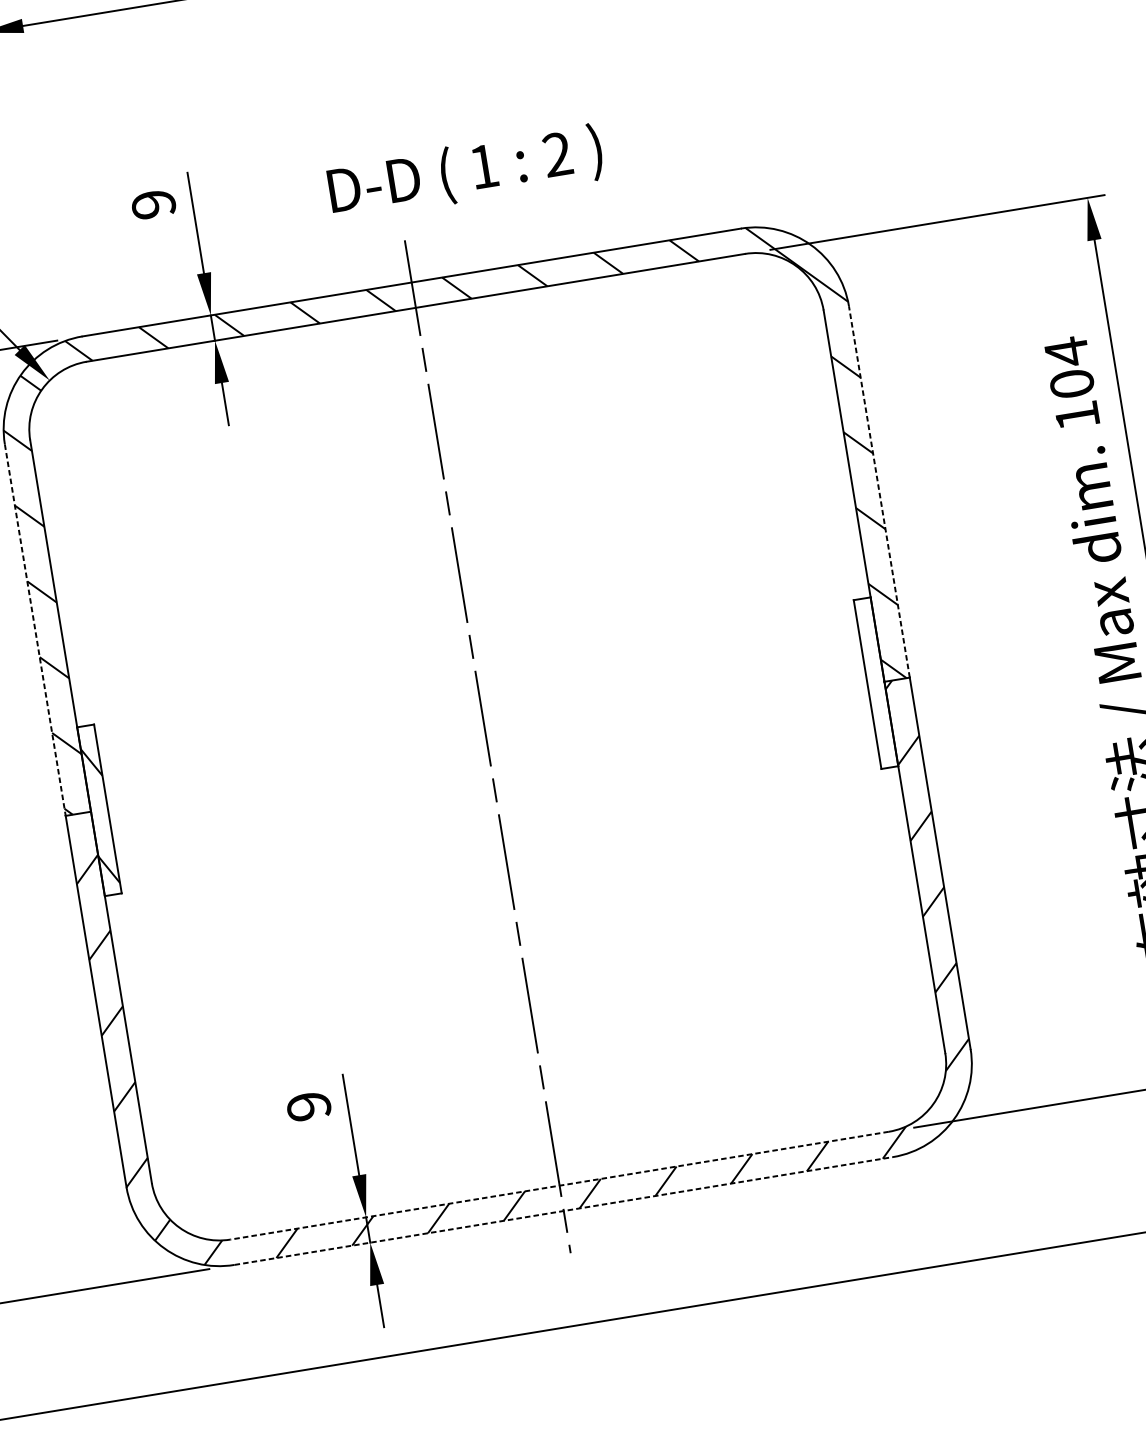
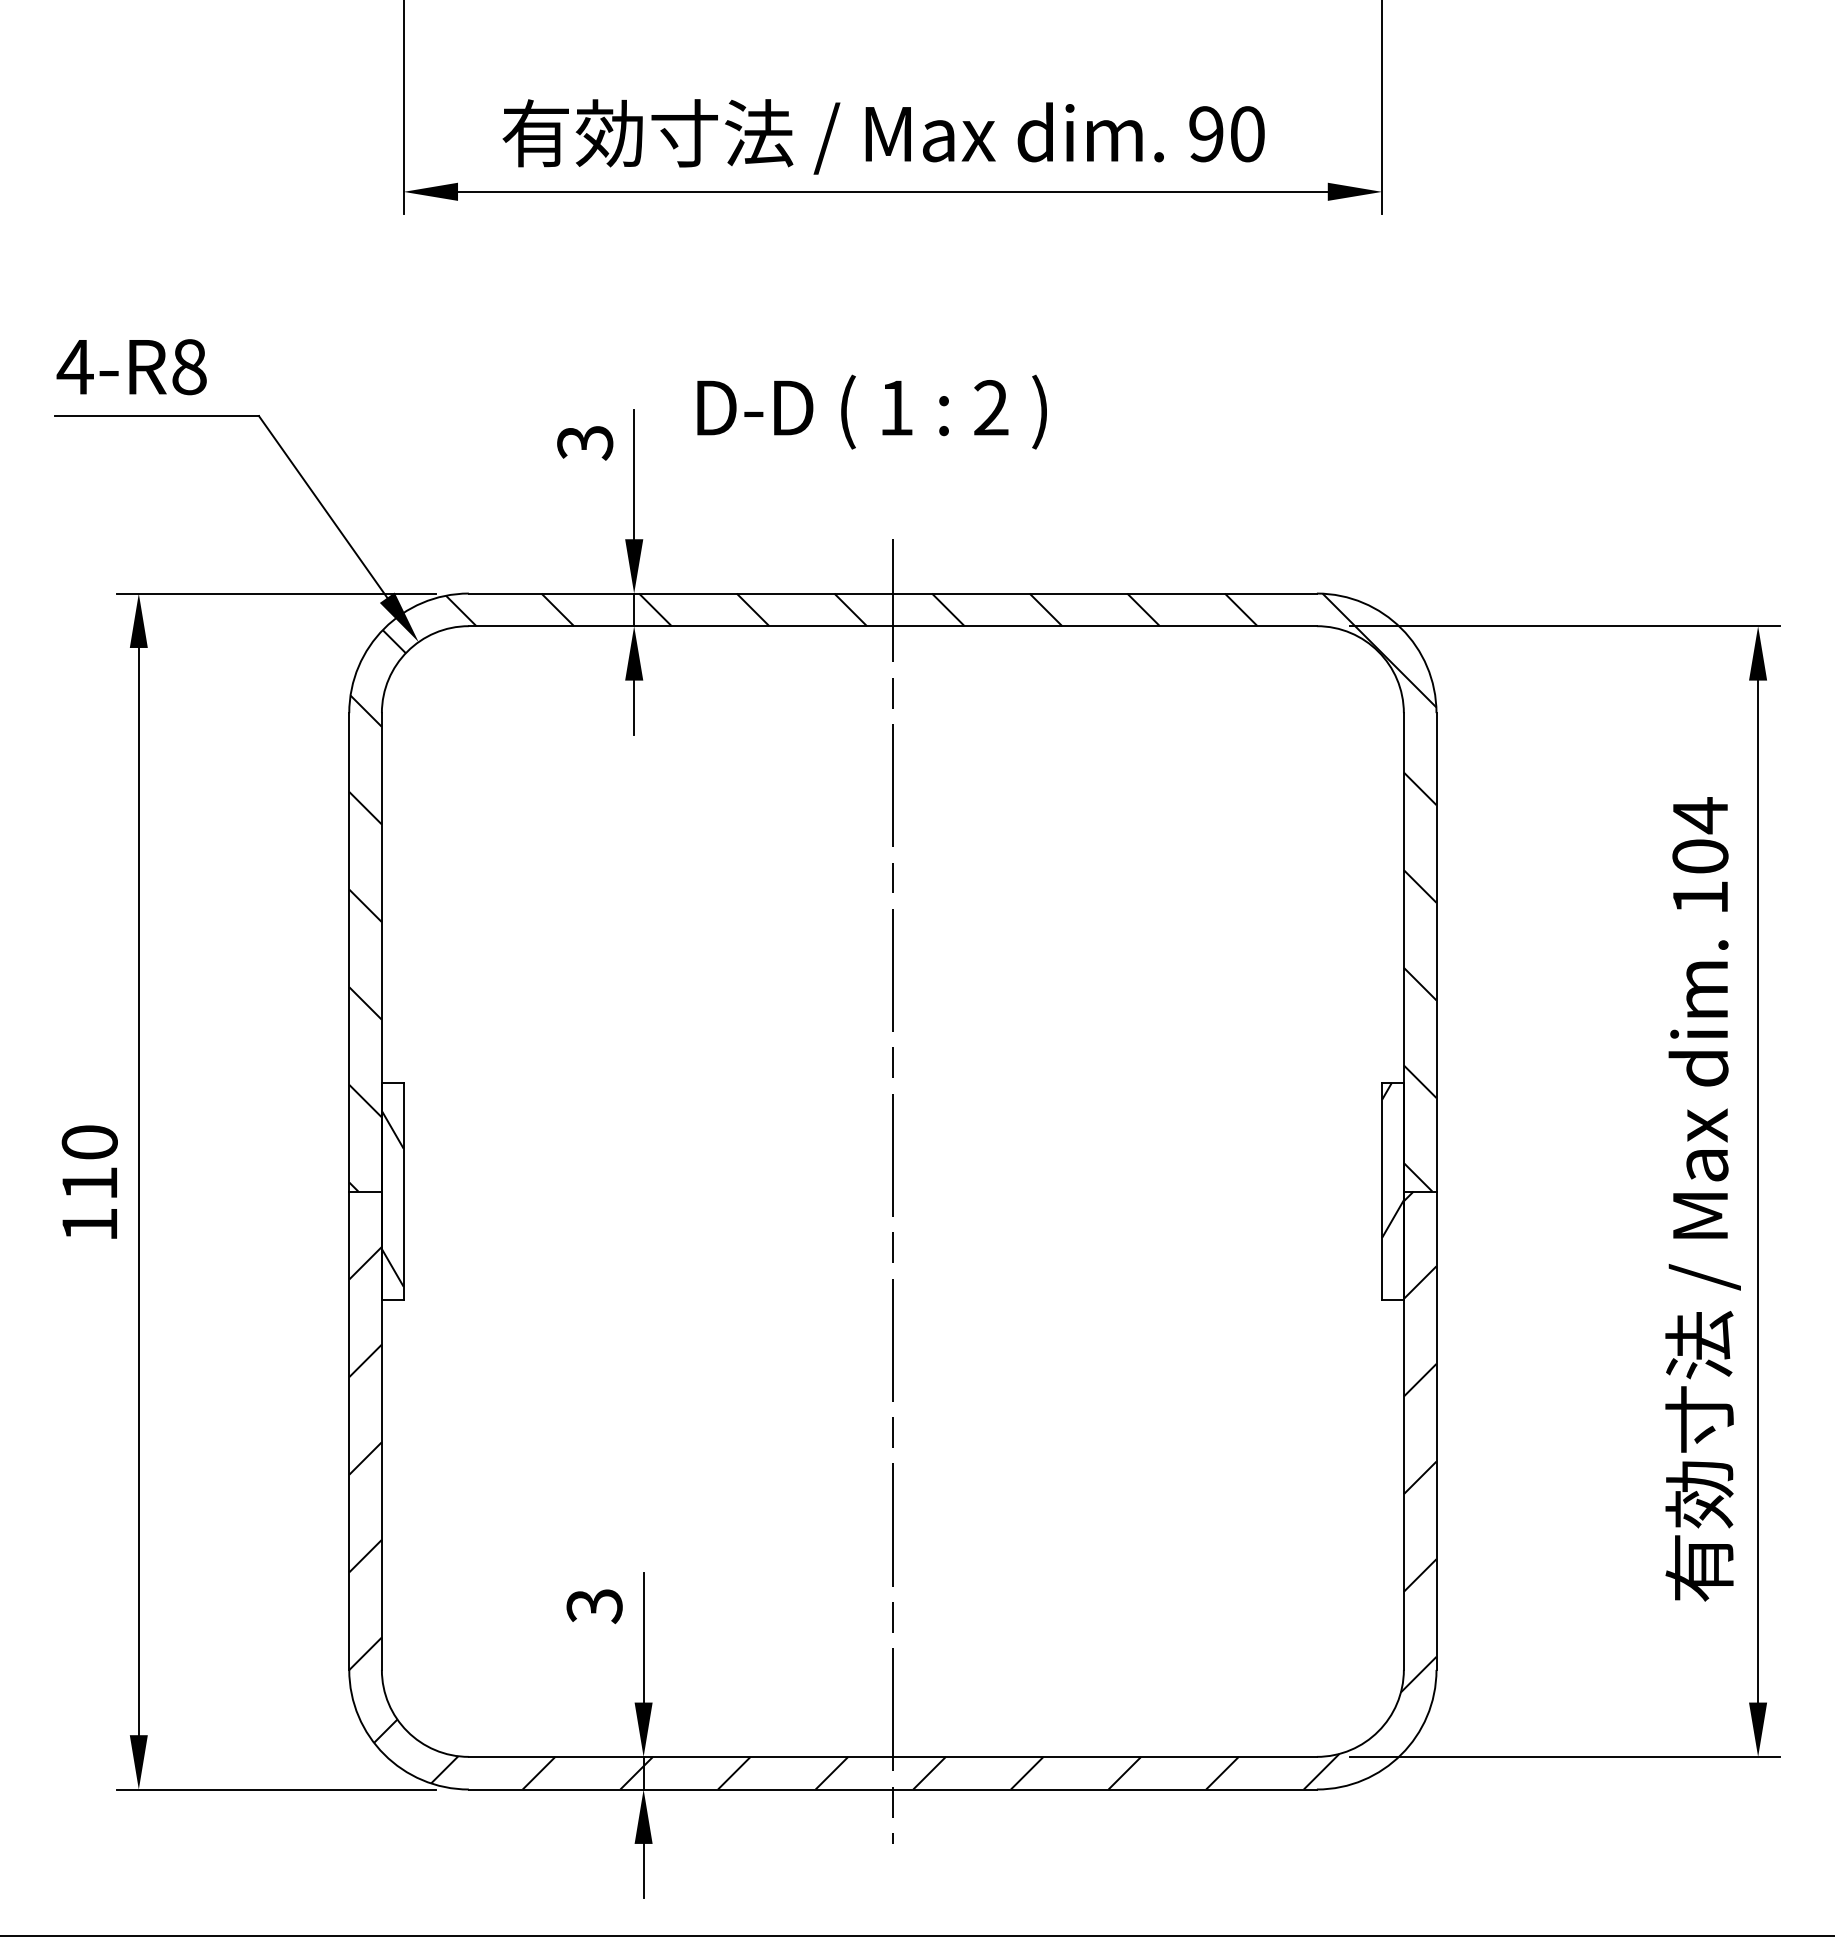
text: (465, 172) -> (871, 411), moved
text: (154, 205) -> (585, 443), 9 -> 3
line: (879, 491) -> (1436, 951), dashed -> solid
line: (35, 630) -> (349, 952), dashed -> solid
hatch: (871, 658) -> (1392, 1159), added
text: (308, 1106) -> (594, 1606), 9 -> 3
line: (559, 1185) -> (892, 1756), dashed -> solid
line: (564, 1210) -> (893, 1789), dashed -> solid

